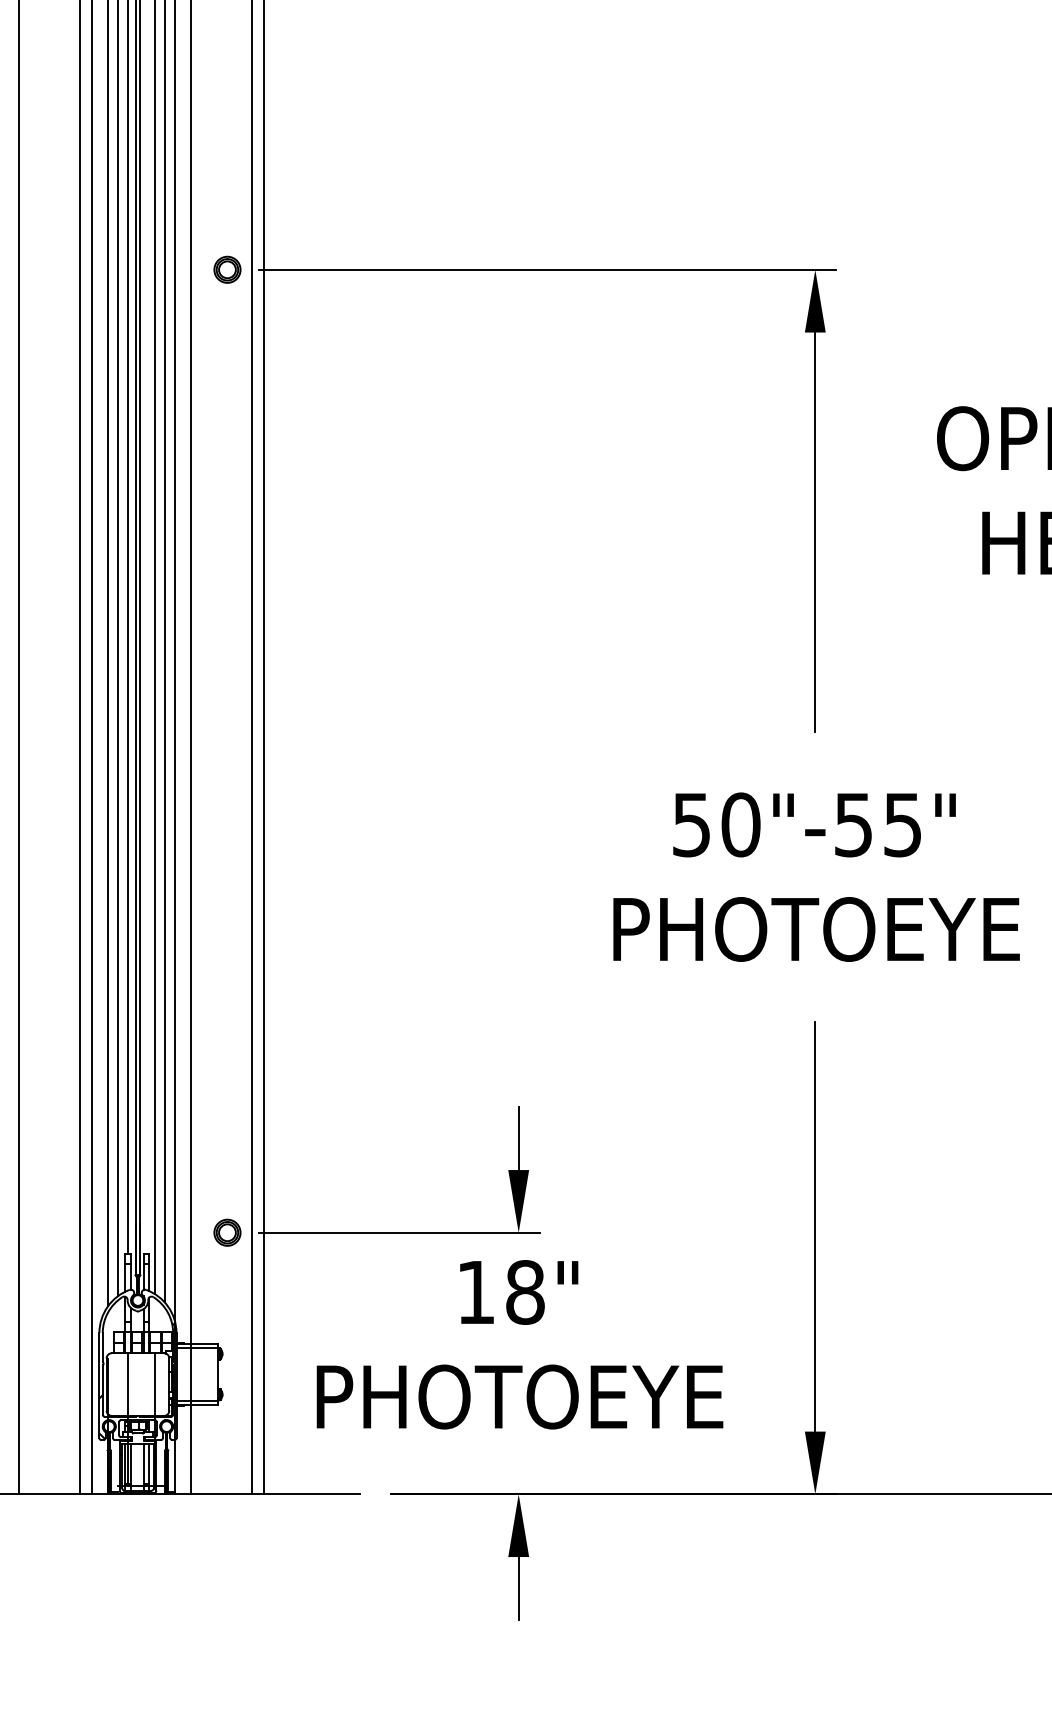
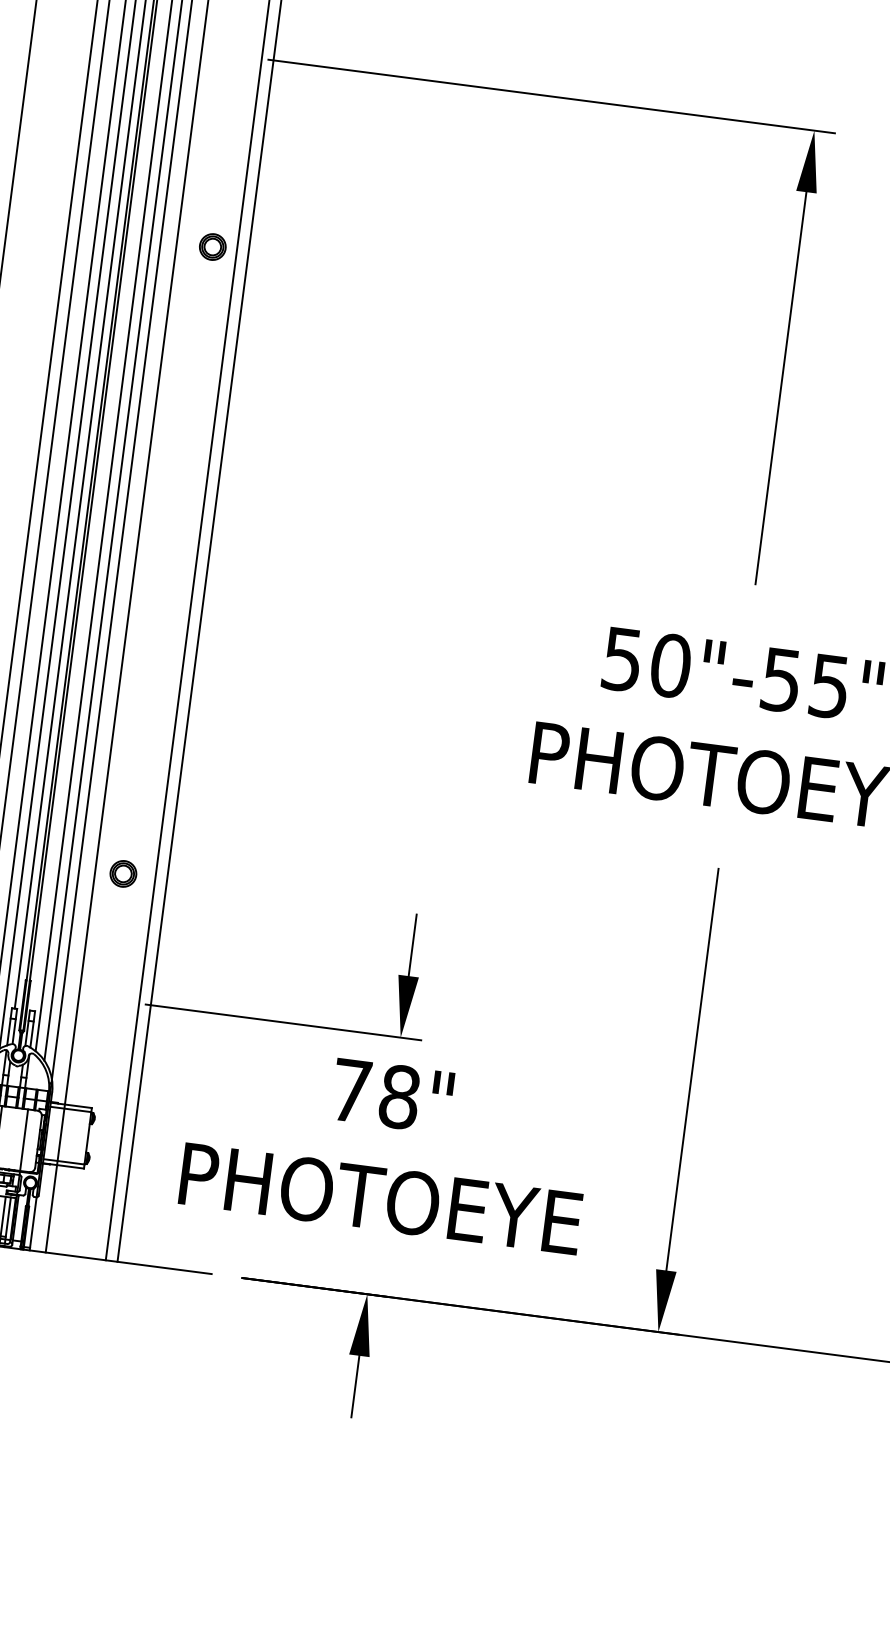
part: (227, 269) -> (212, 246), moved
part: (227, 1232) -> (123, 873), moved
text: (476, 1292) -> (351, 1090), 18" -> 78"

